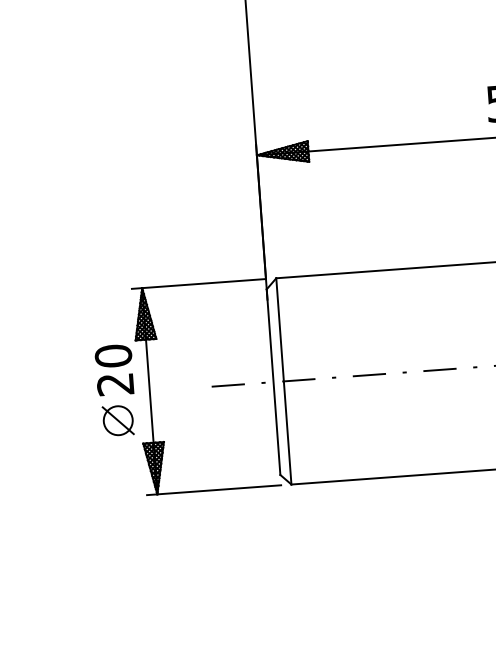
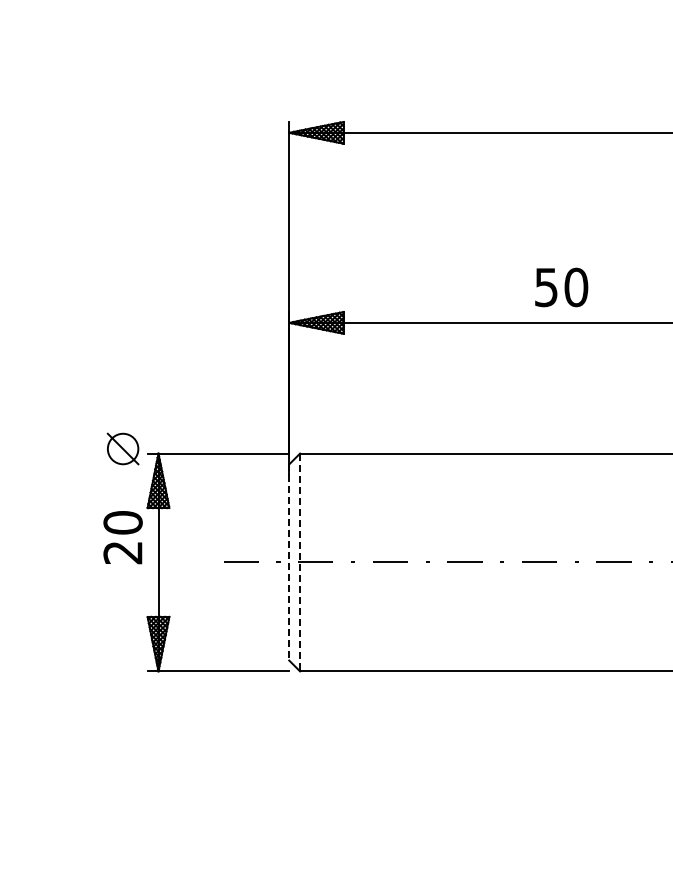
line: (284, 381) -> (300, 562), solid -> dashed
line: (273, 382) -> (289, 562), solid -> dashed
part: (117, 420) -> (122, 448), moved

